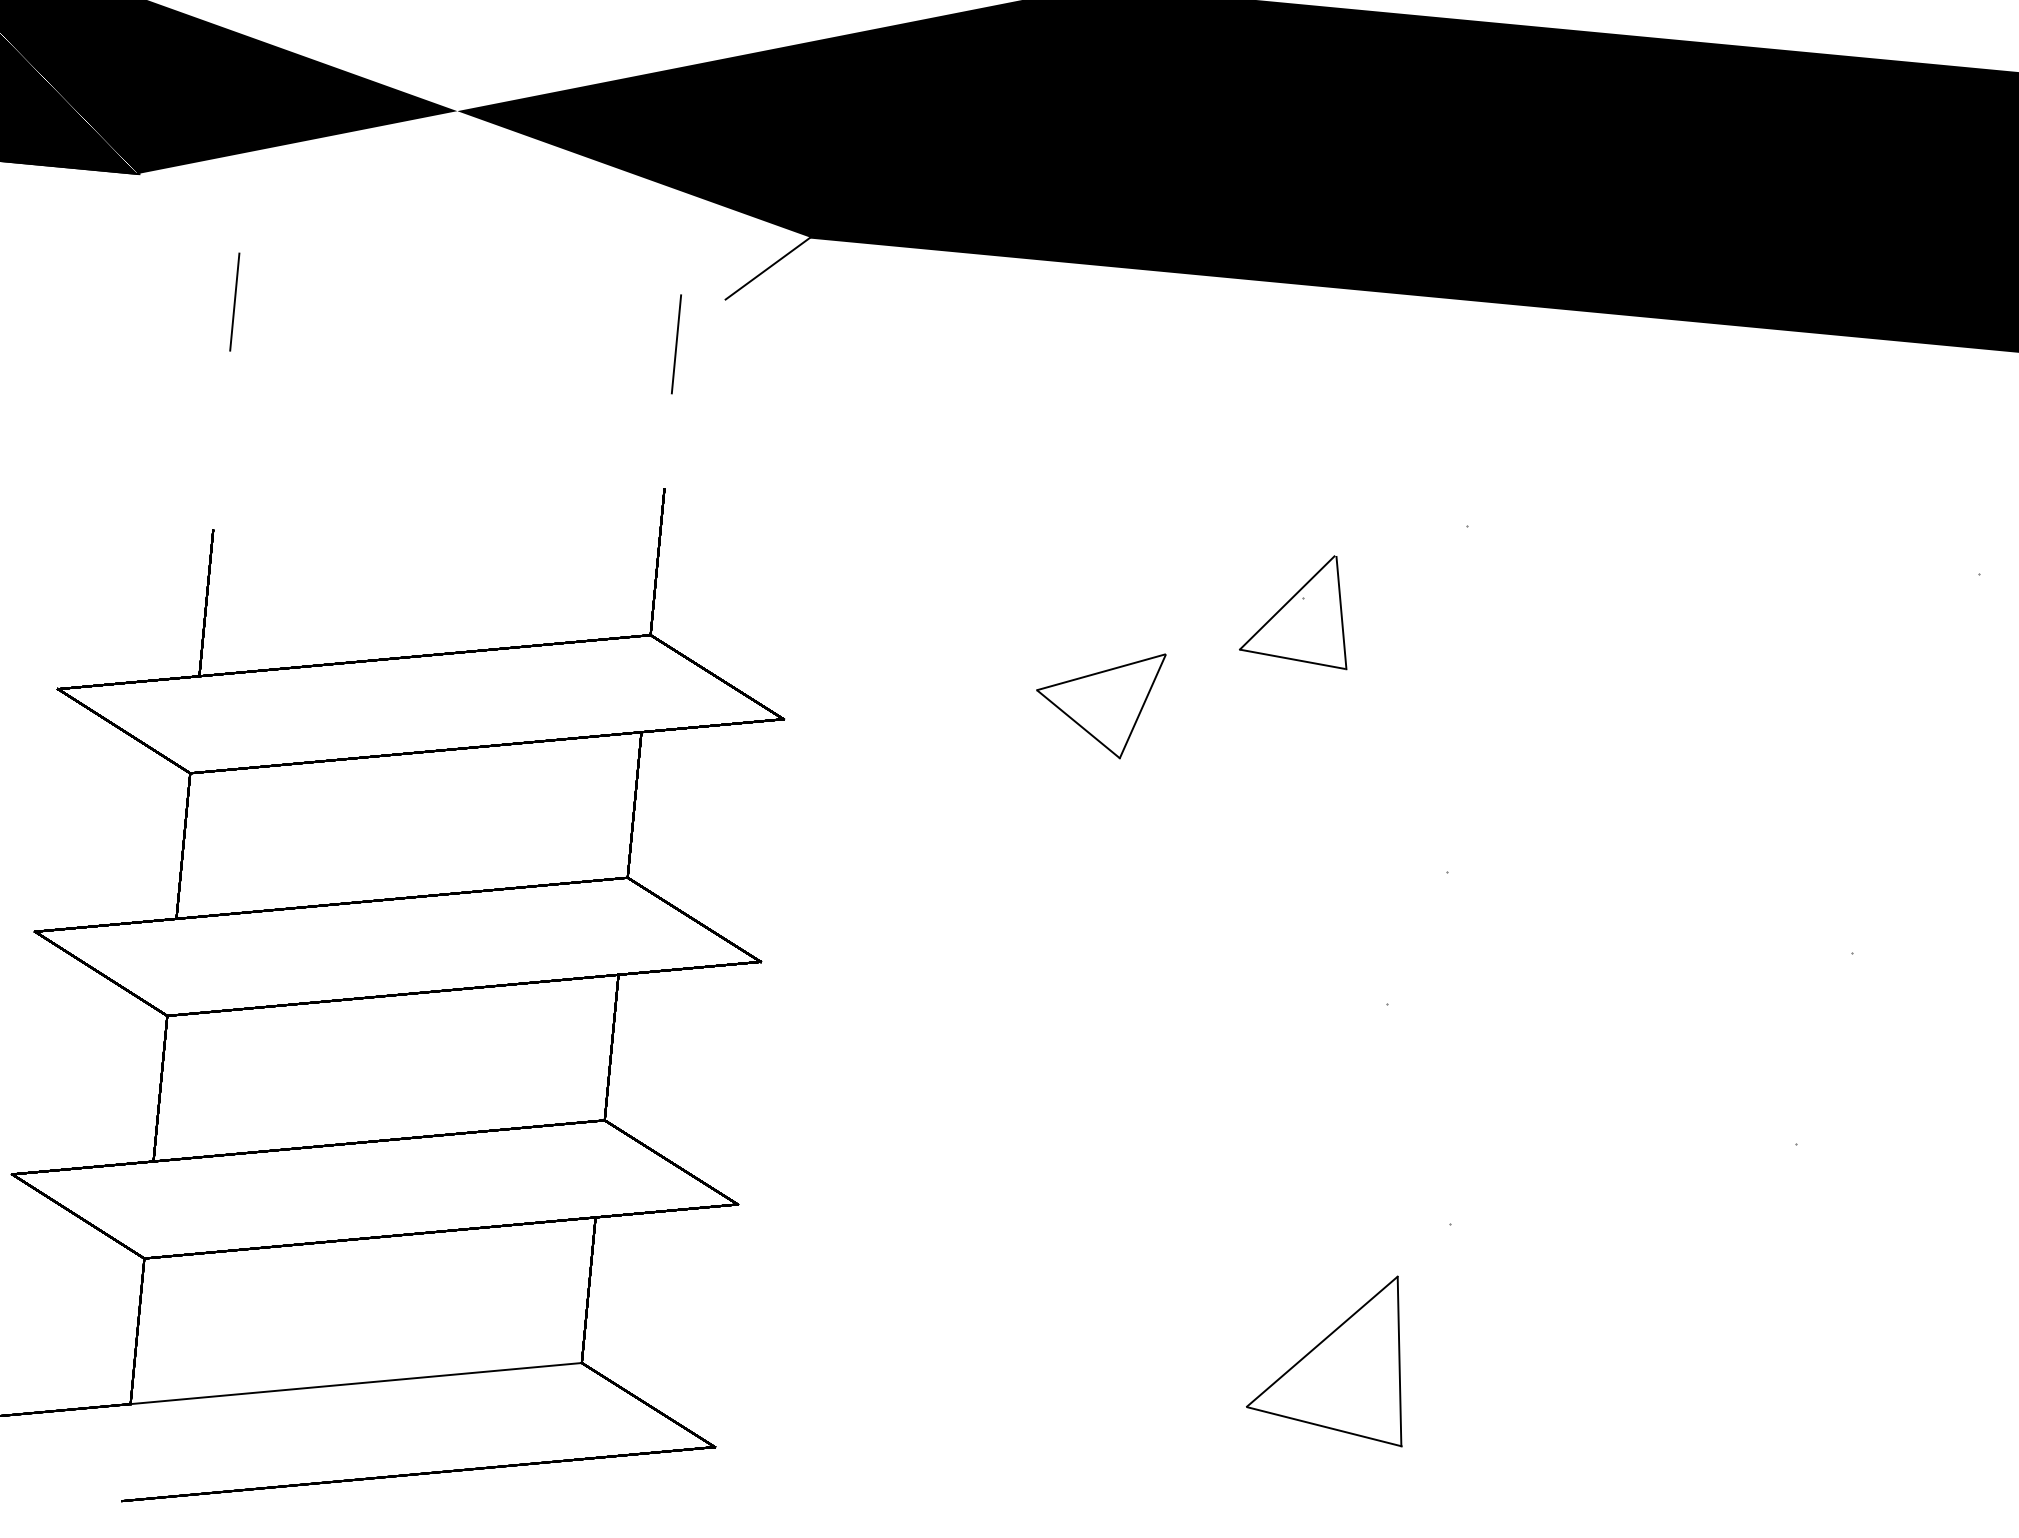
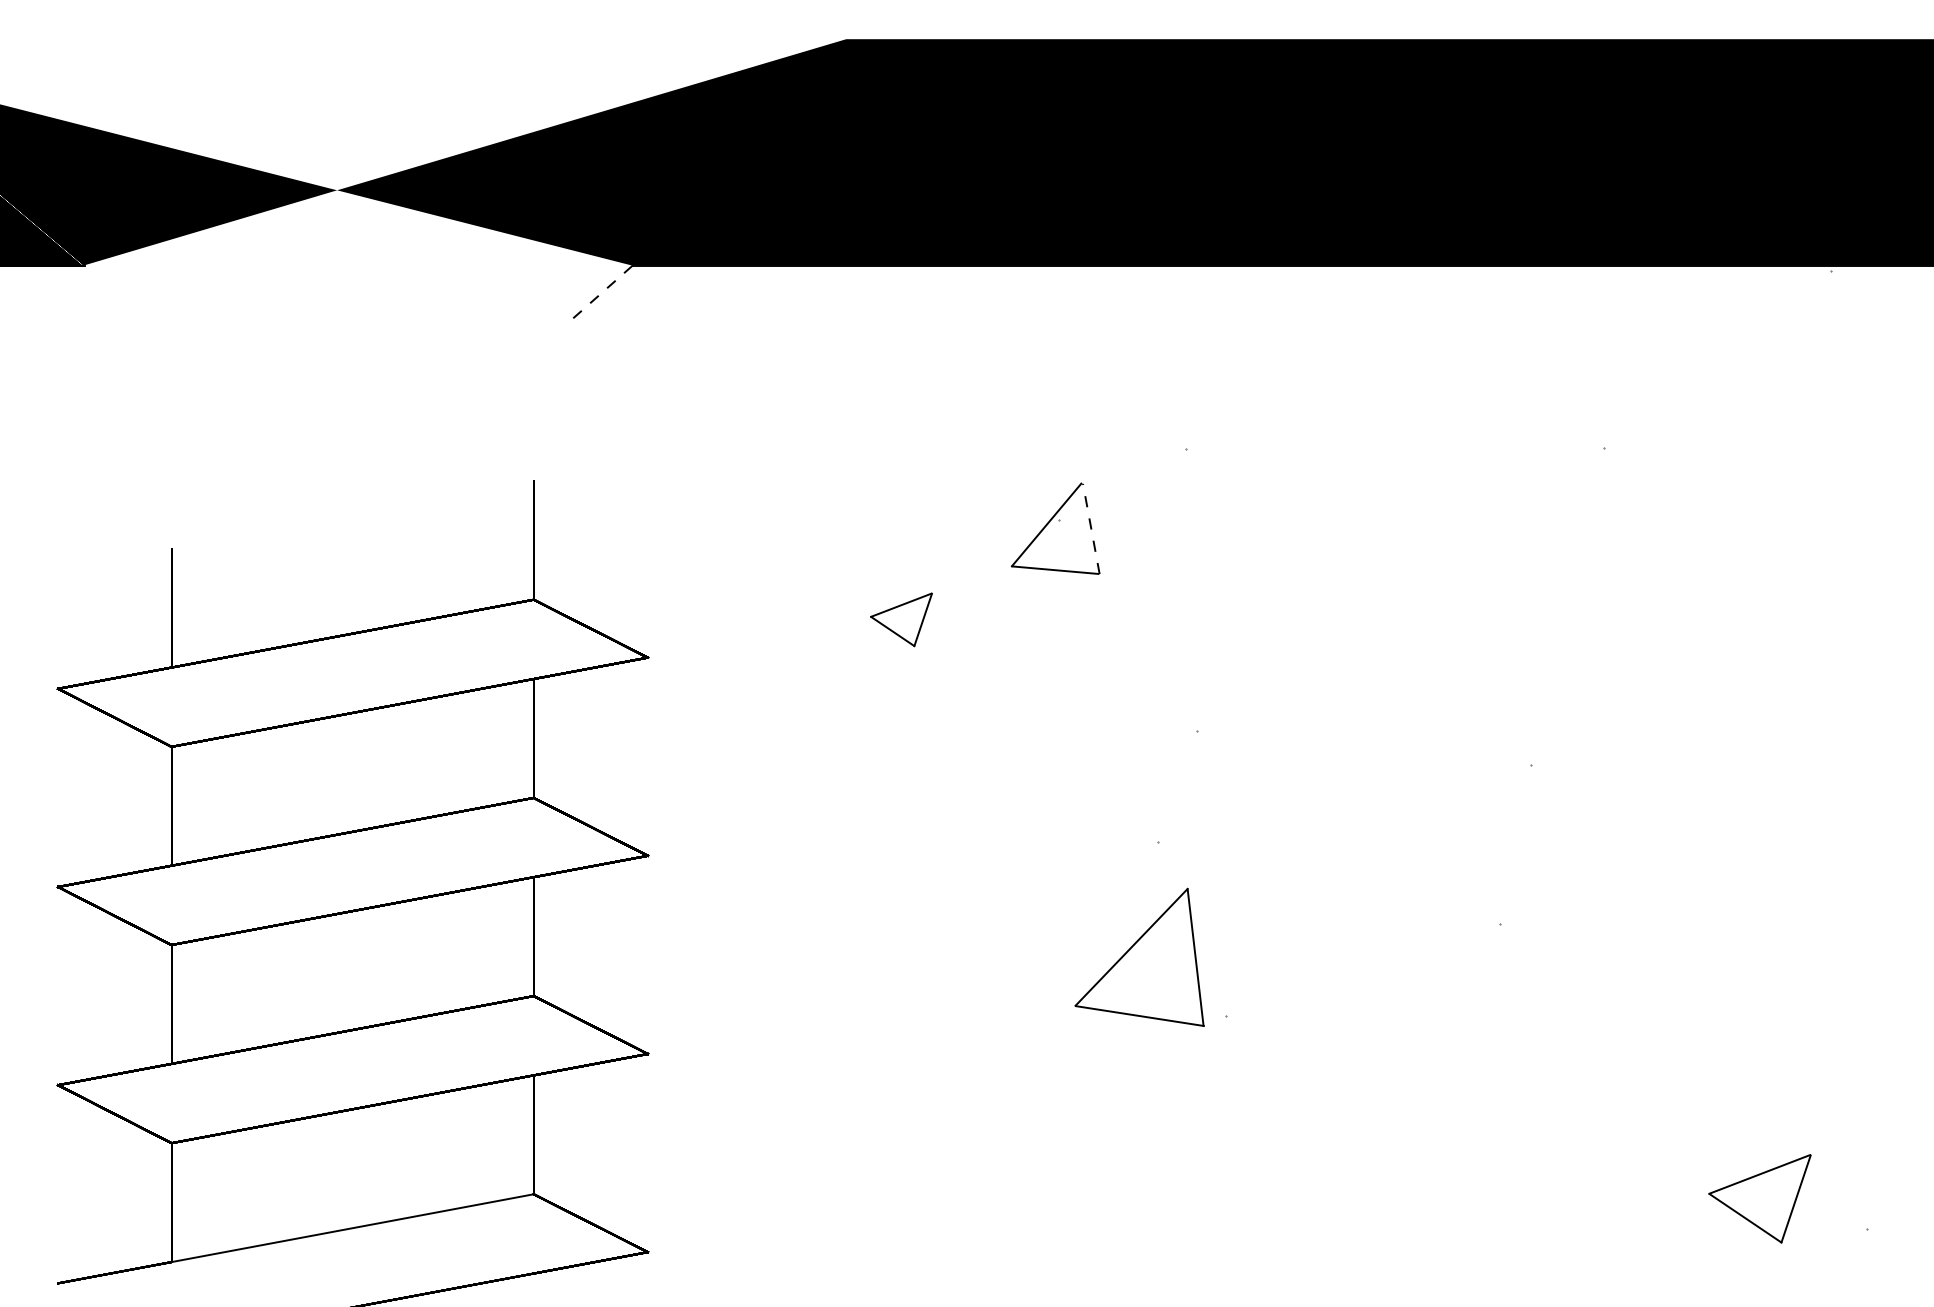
line: (767, 269) -> (600, 294), solid -> dashed
line: (234, 301) -> (171, 361), removed
line: (676, 344) -> (532, 362), removed
line: (1341, 613) -> (1091, 529), solid -> dashed
part: (1098, 701) -> (901, 619), size x0.6
part: (1330, 1353) -> (1139, 956), moved

